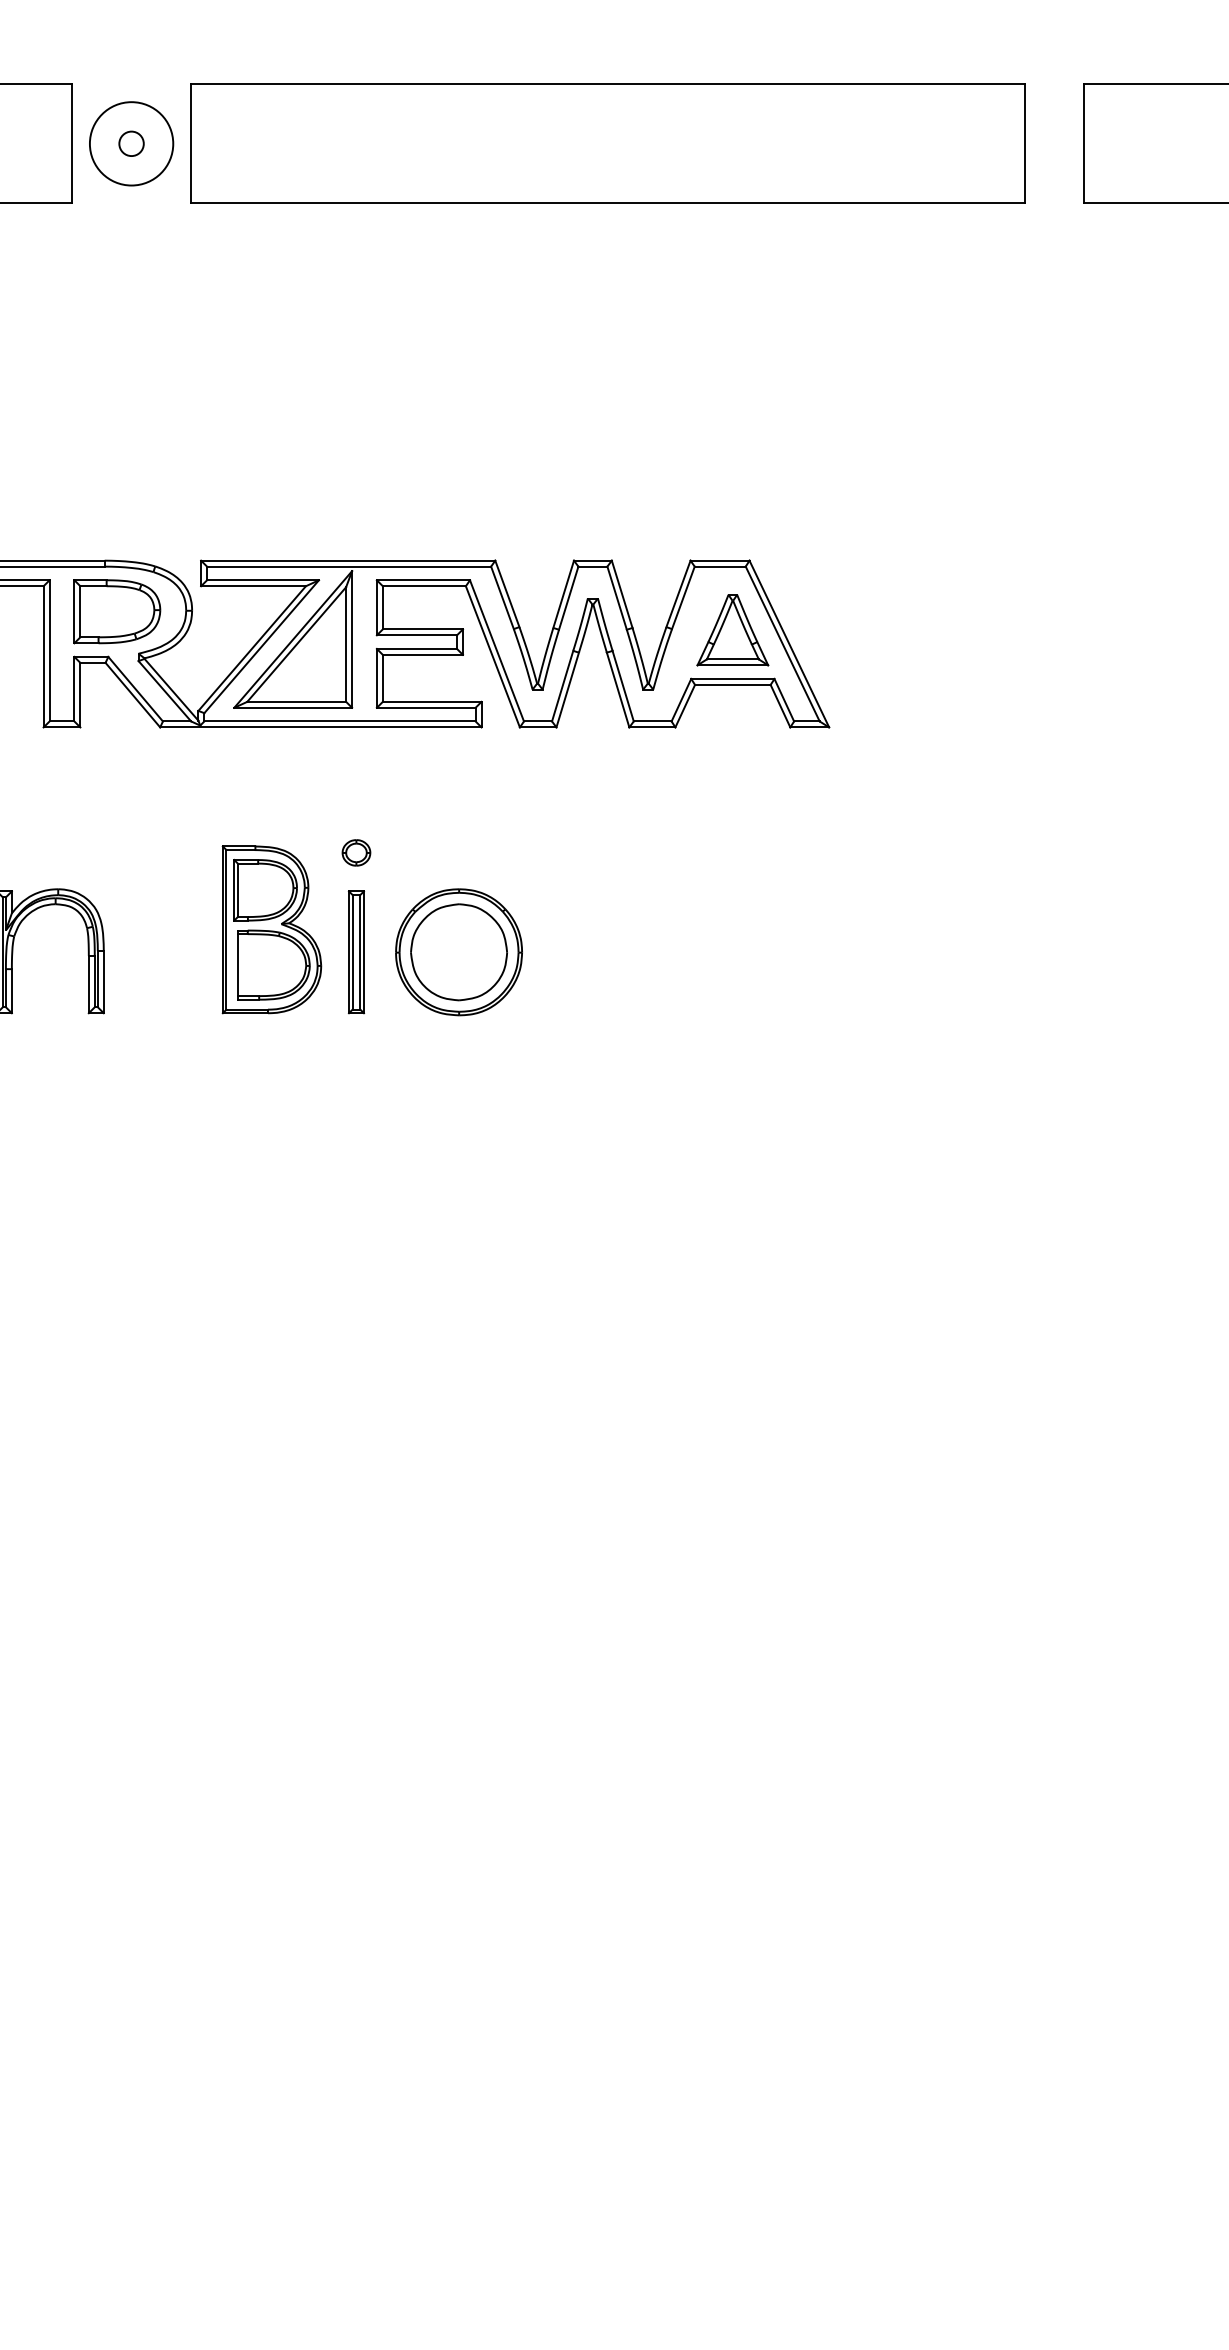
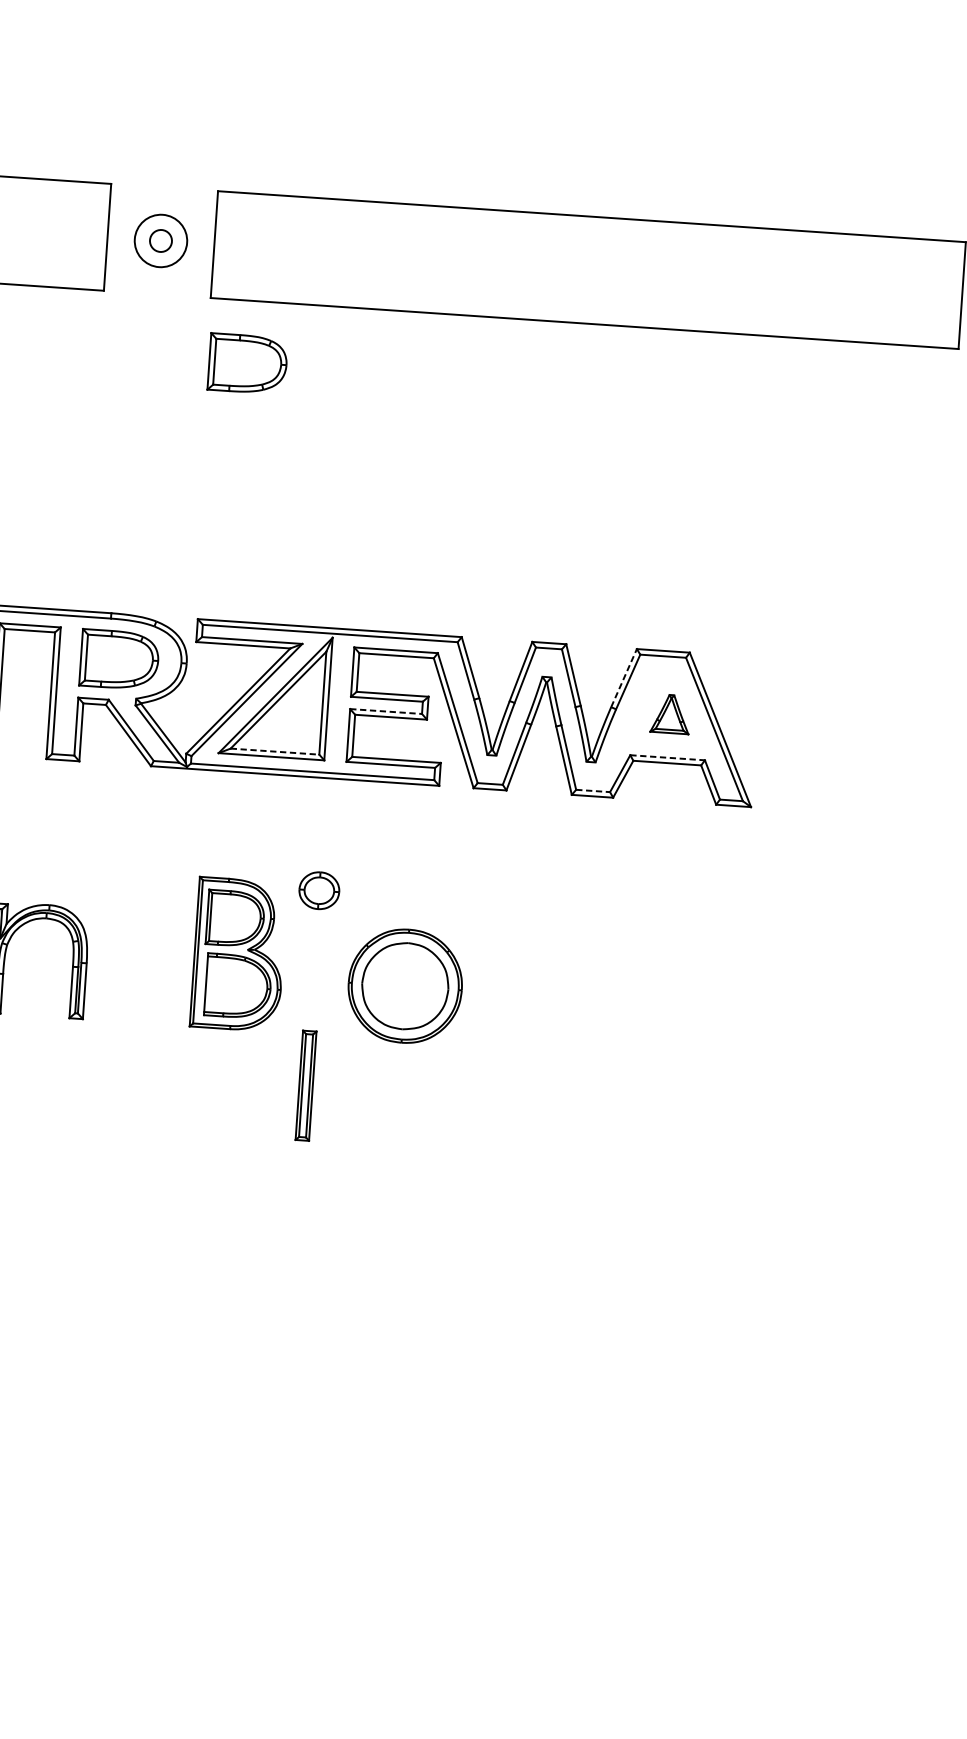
circle: (131, 143) -> (160, 240), size x0.7
part: (237, 273) -> (248, 363), added
line: (678, 593) -> (624, 677), solid -> dashed
part: (732, 630) -> (670, 714), size x0.6
line: (417, 648) -> (386, 711), solid -> dashed
line: (732, 678) -> (667, 757), solid -> dashed
line: (297, 701) -> (275, 751), solid -> dashed
line: (652, 721) -> (592, 791), solid -> dashed
part: (356, 852) -> (319, 890), size x1.6
part: (355, 952) -> (305, 1085), moved

